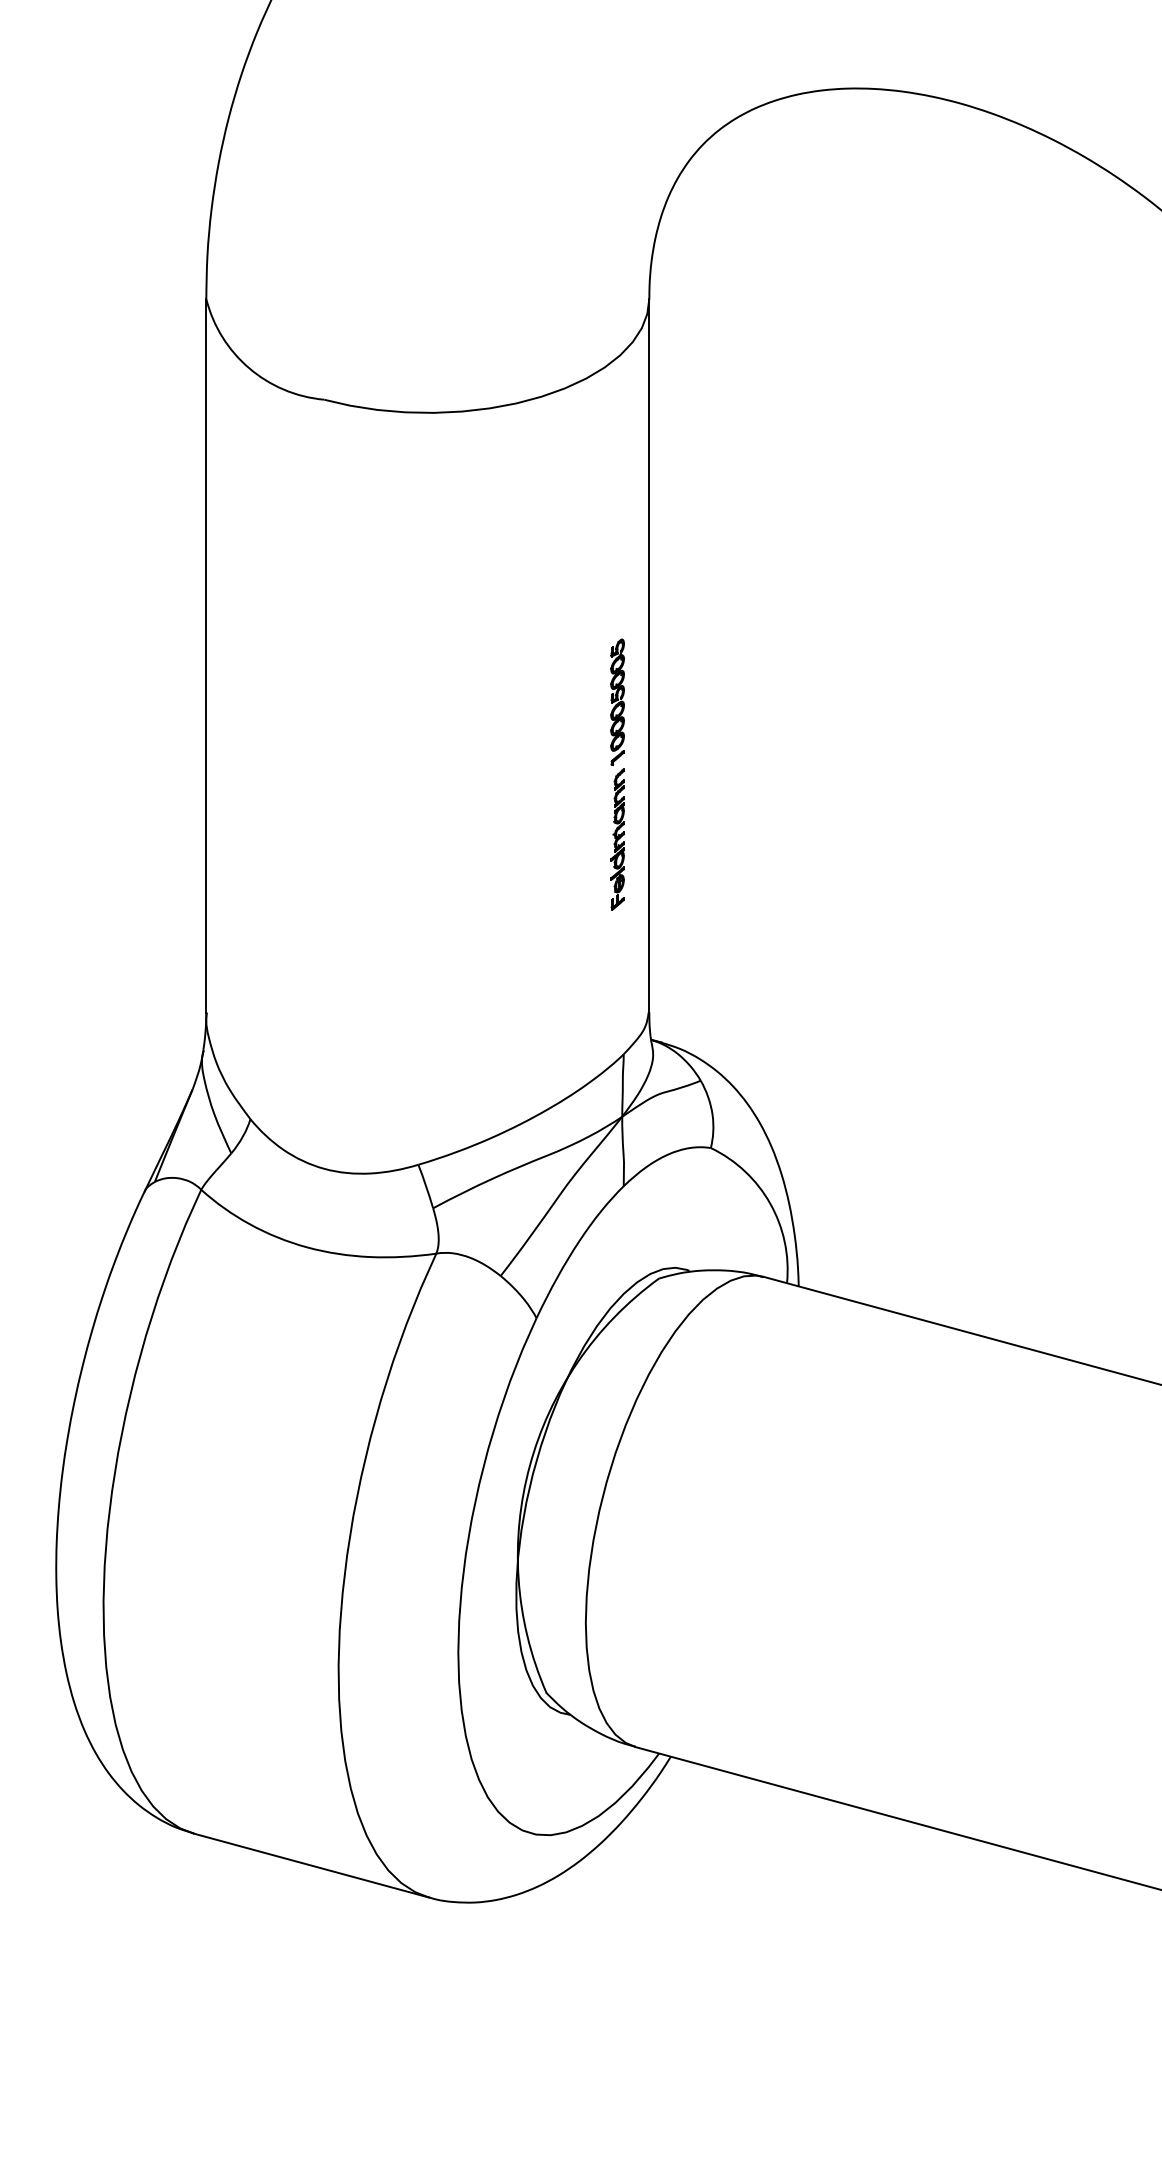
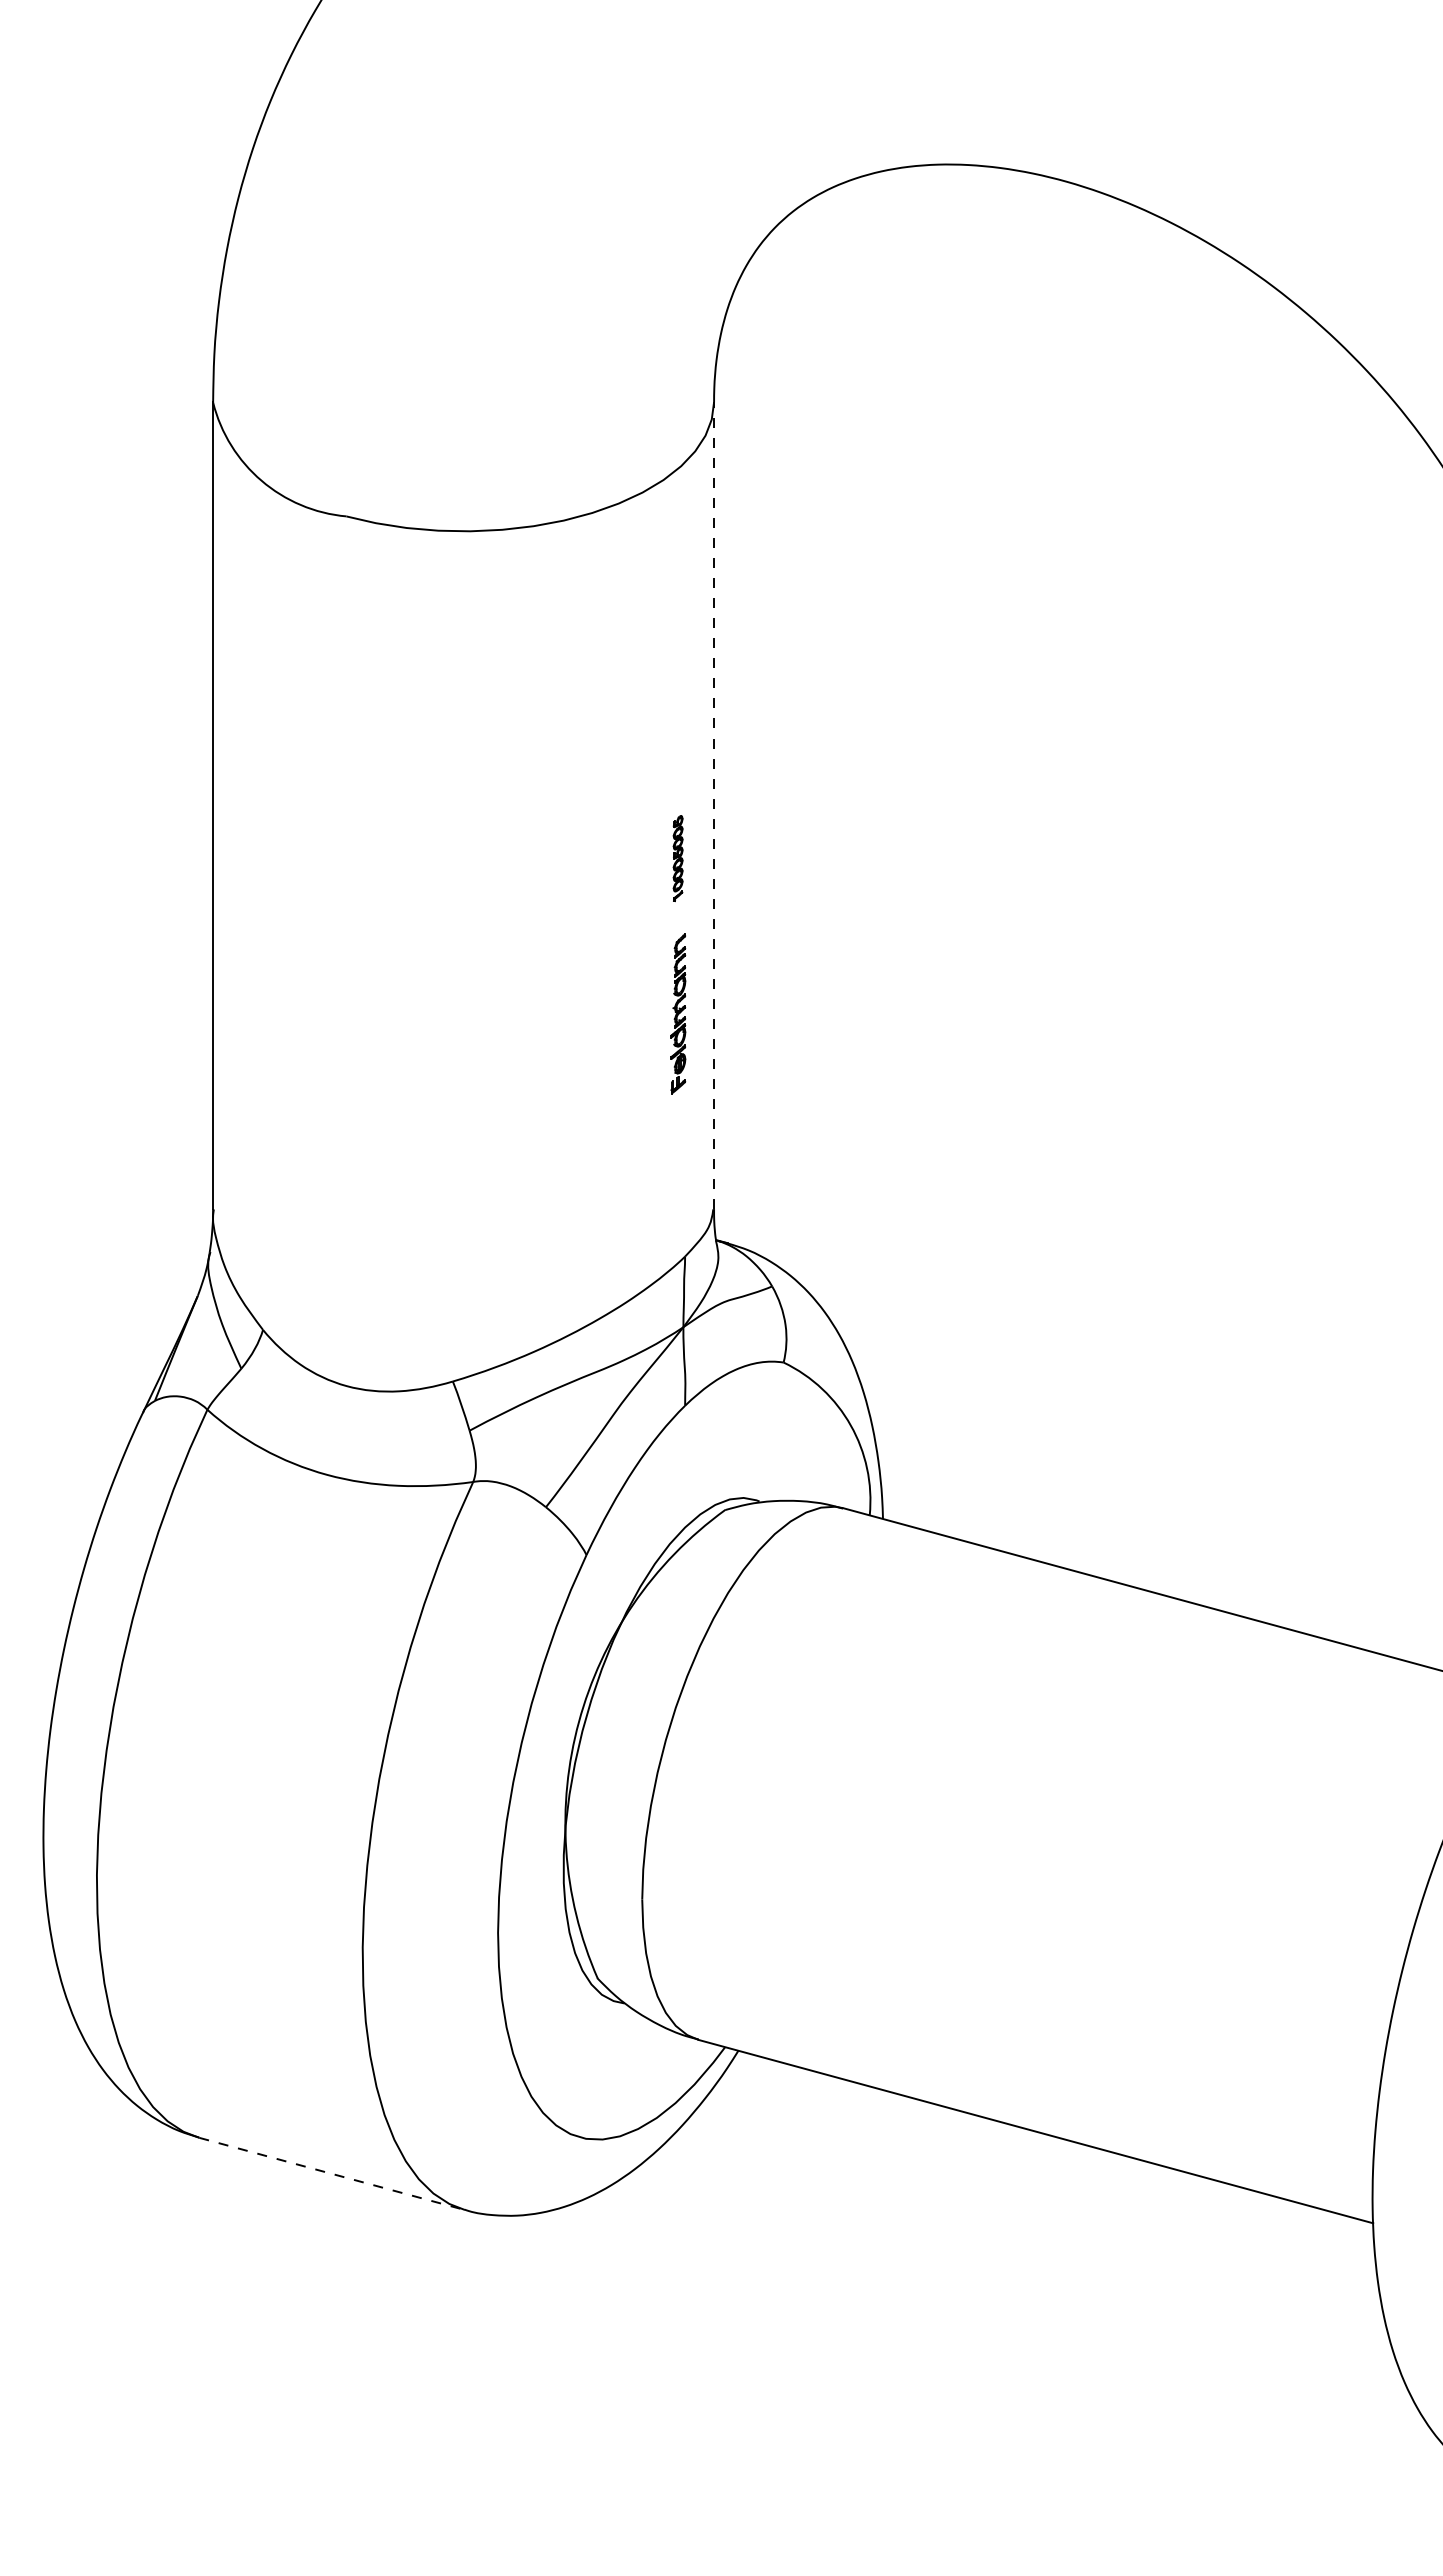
line: (649, 655) -> (714, 805), solid -> dashed
part: (617, 702) -> (677, 858), size x0.6
line: (311, 1865) -> (332, 2173), solid -> dashed

